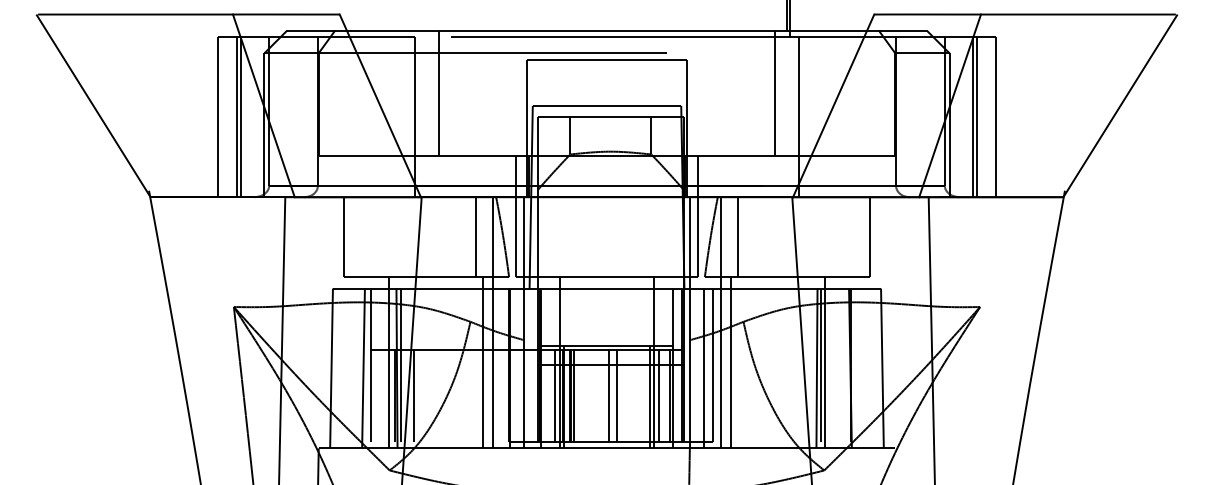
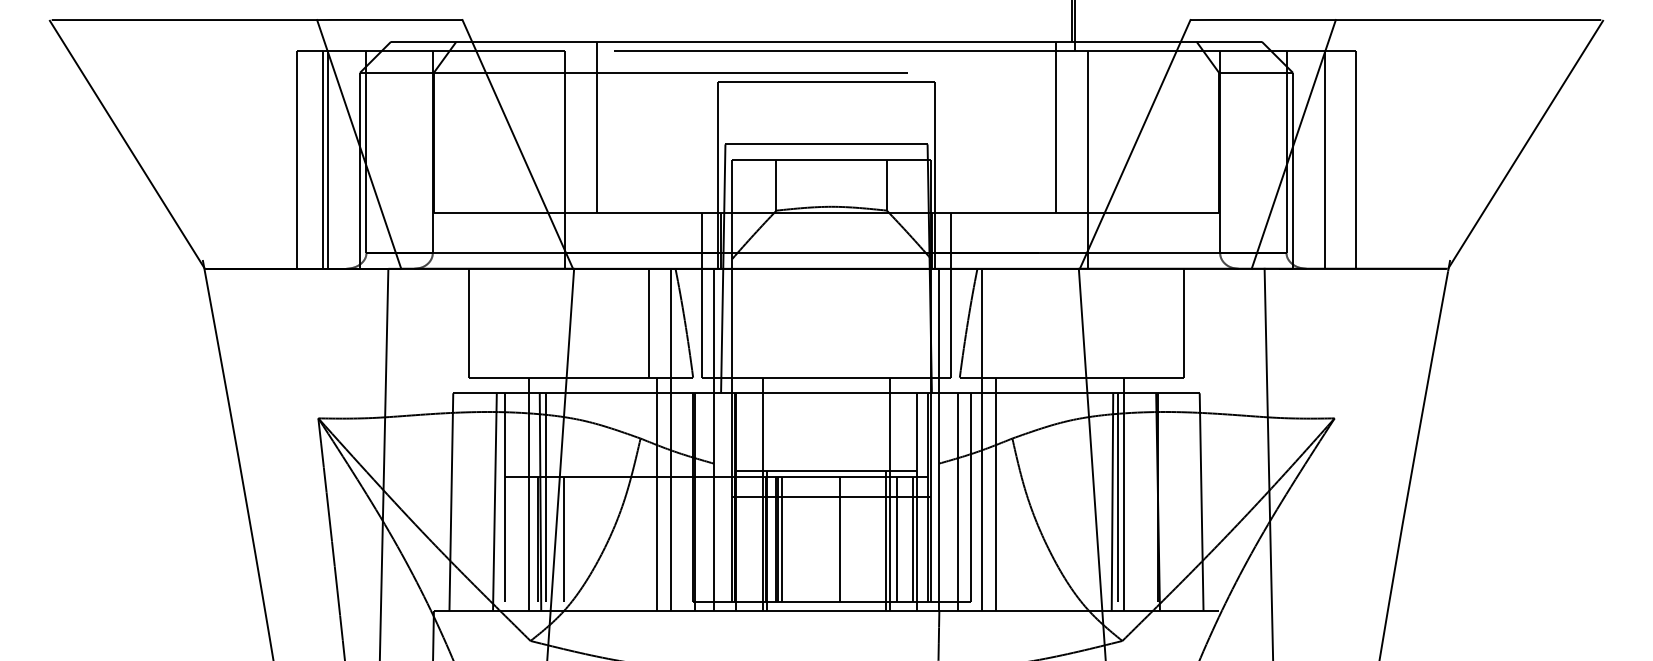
line: (976, 117) -> (1329, 160), removed
line: (737, 237) -> (1004, 323), removed
line: (555, 395) -> (756, 538), removed
line: (609, 395) -> (829, 538), removed

